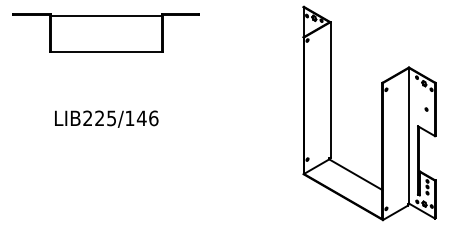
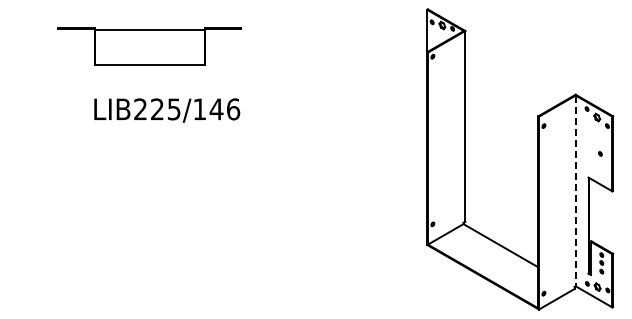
part: (106, 33) -> (149, 46), size x0.7
text: (106, 119) -> (167, 110), moved
line: (408, 136) -> (575, 191), solid -> dashed

